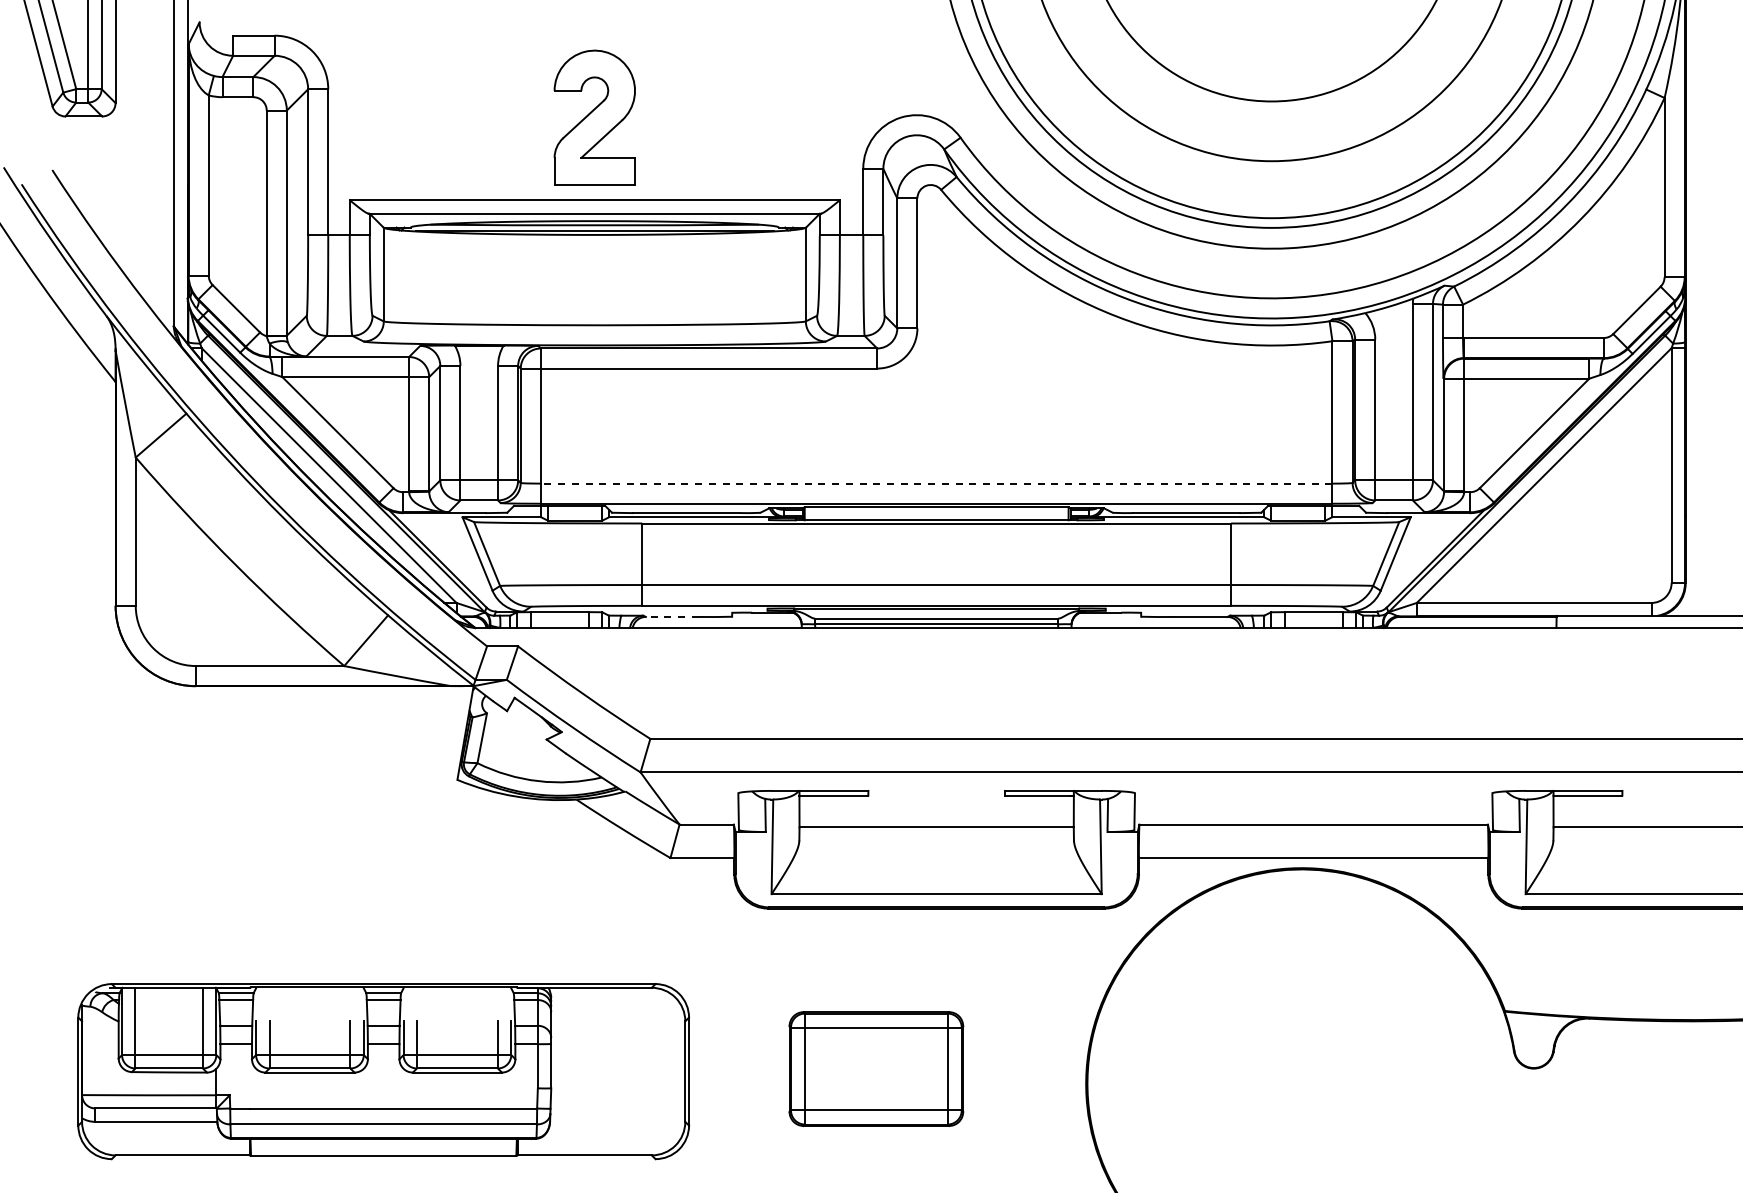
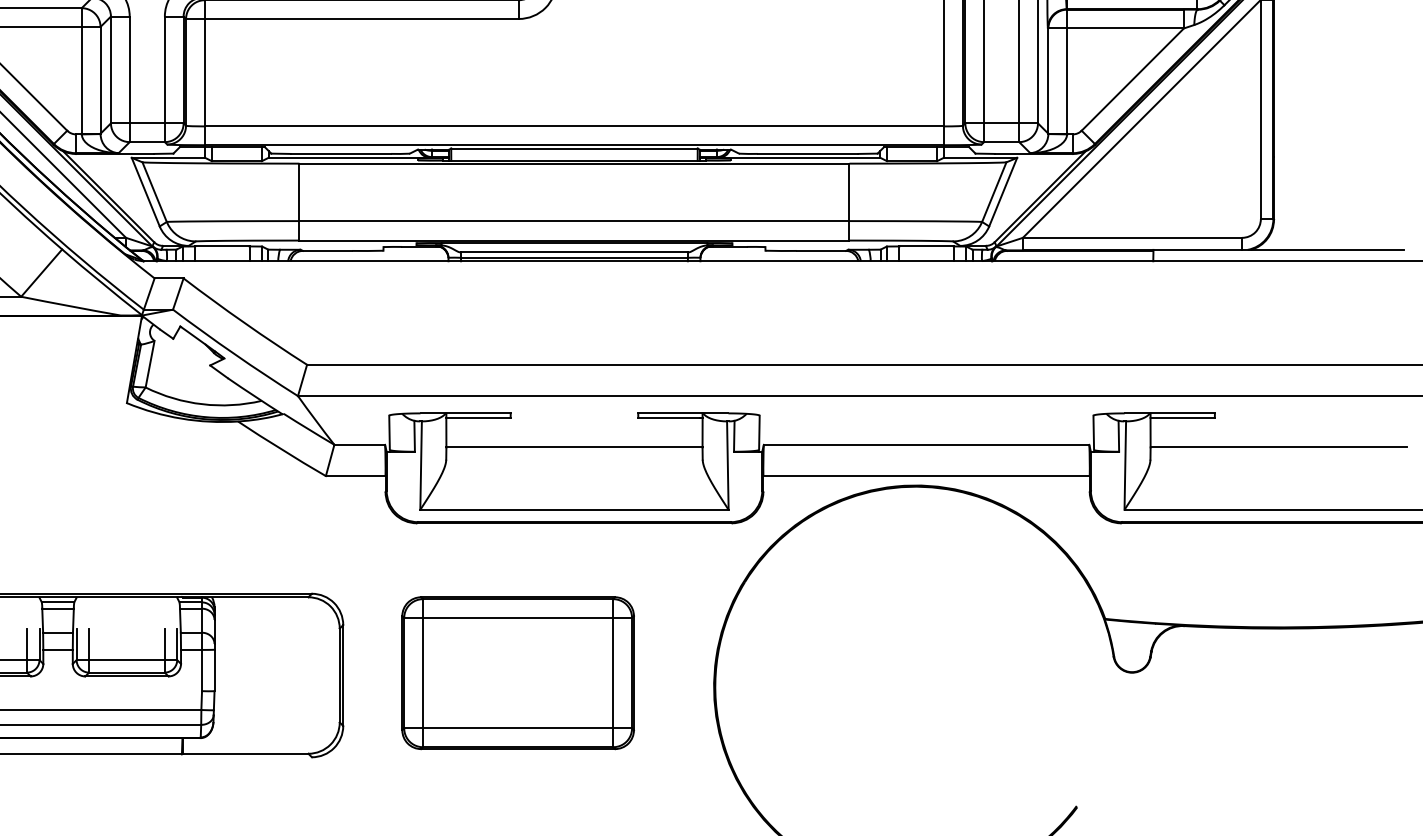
line: (936, 483) -> (574, 126), dashed -> solid
line: (671, 617) -> (326, 251), dashed -> solid
part: (876, 1068) -> (518, 672), size x1.43

